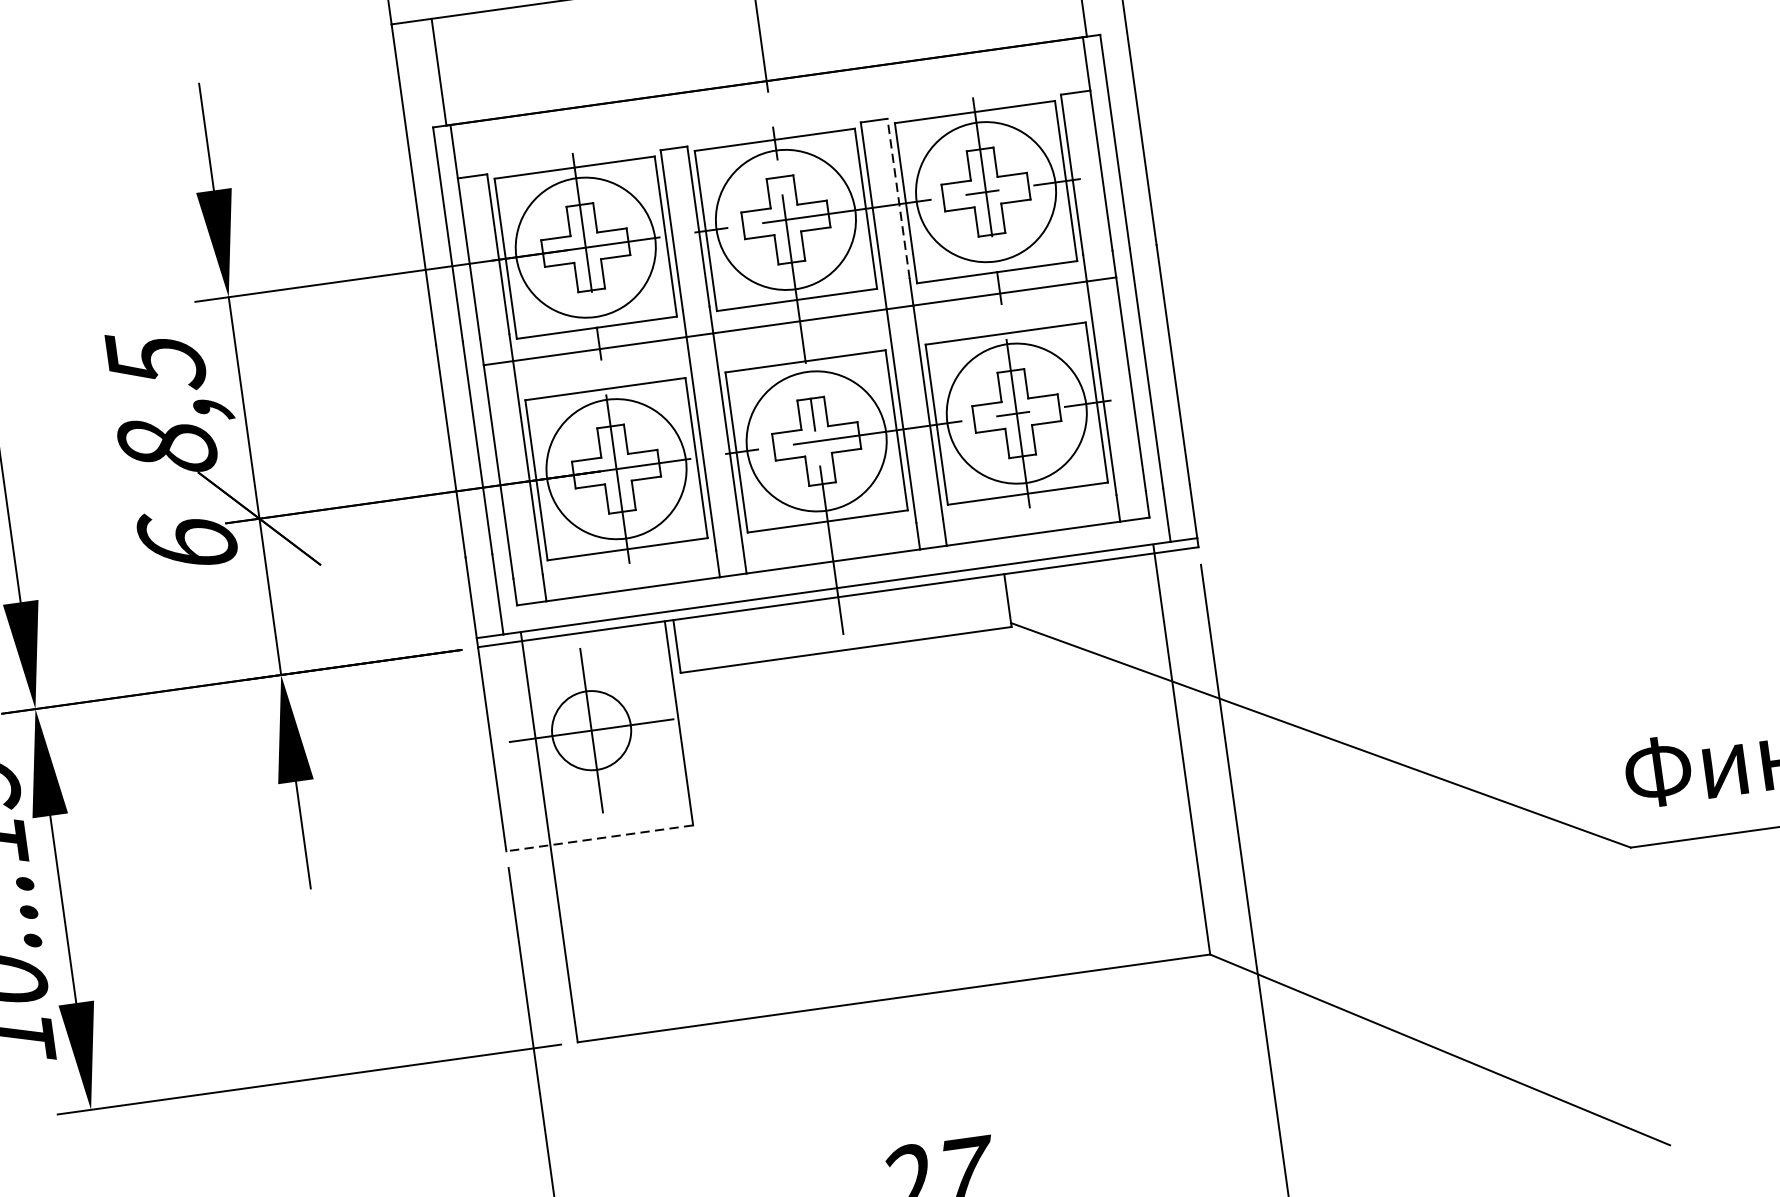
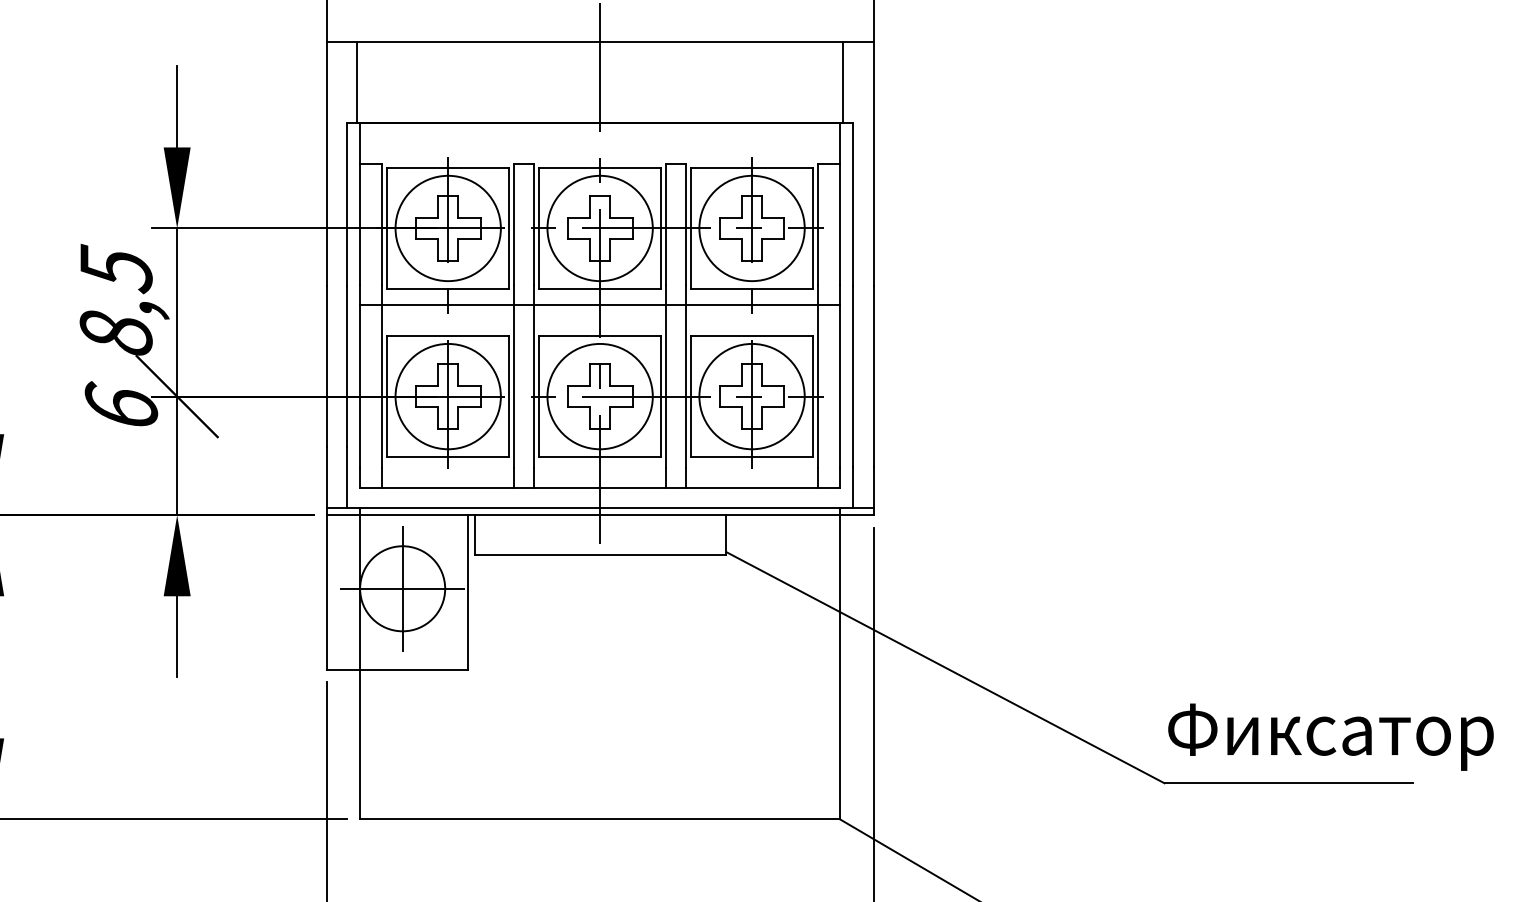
line: (898, 198) -> (686, 224), dashed -> solid
circle: (591, 730) -> (402, 588), size x1.43
line: (599, 837) -> (397, 669), dashed -> solid

